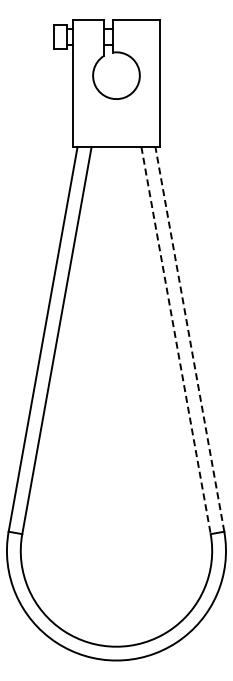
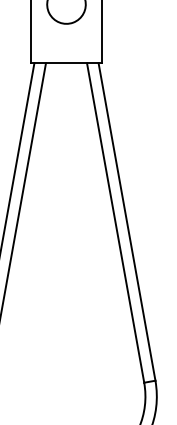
line: (189, 338) -> (126, 221), dashed -> solid
line: (176, 340) -> (116, 222), dashed -> solid

